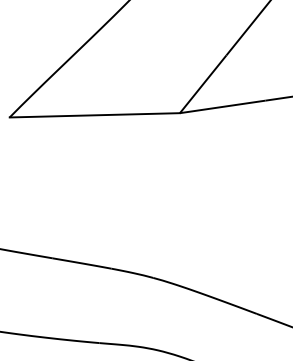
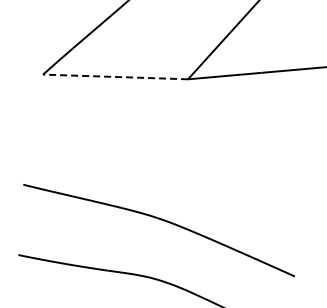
line: (94, 114) -> (115, 76), solid -> dashed

